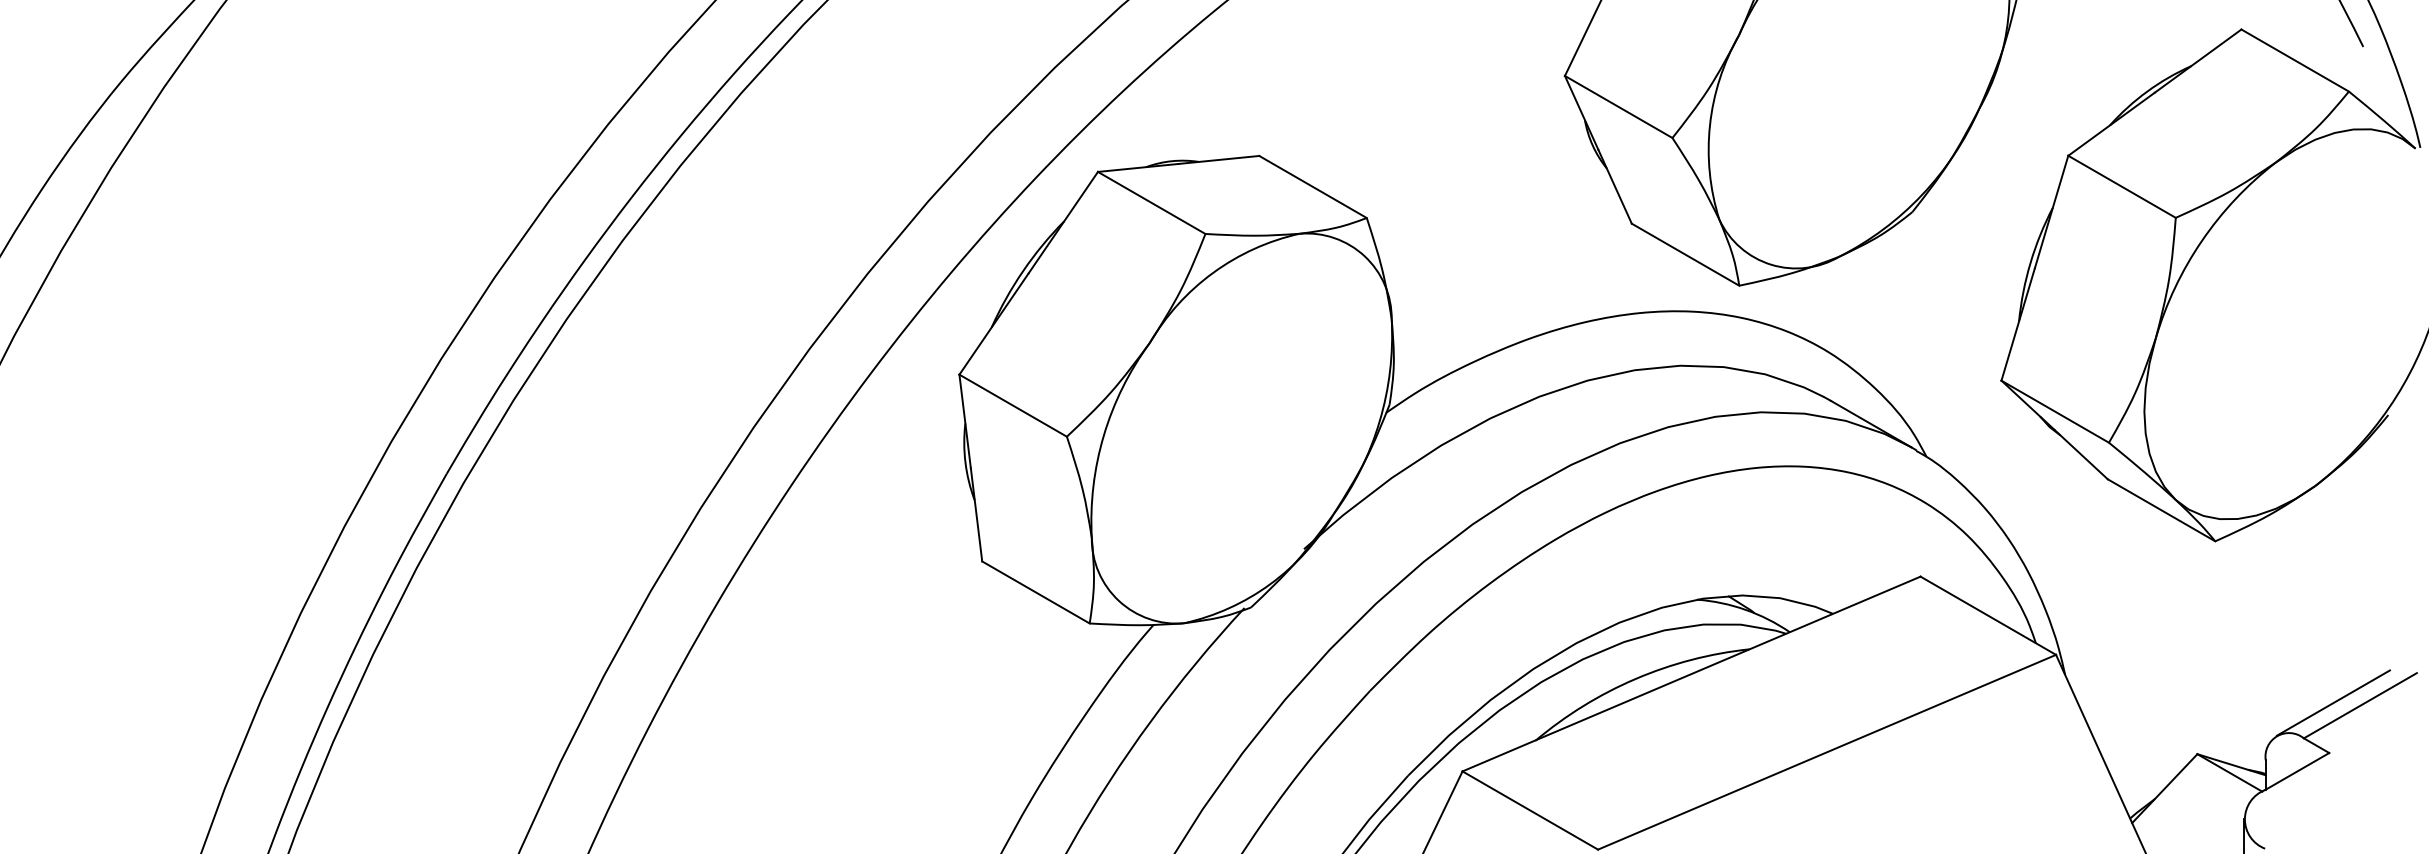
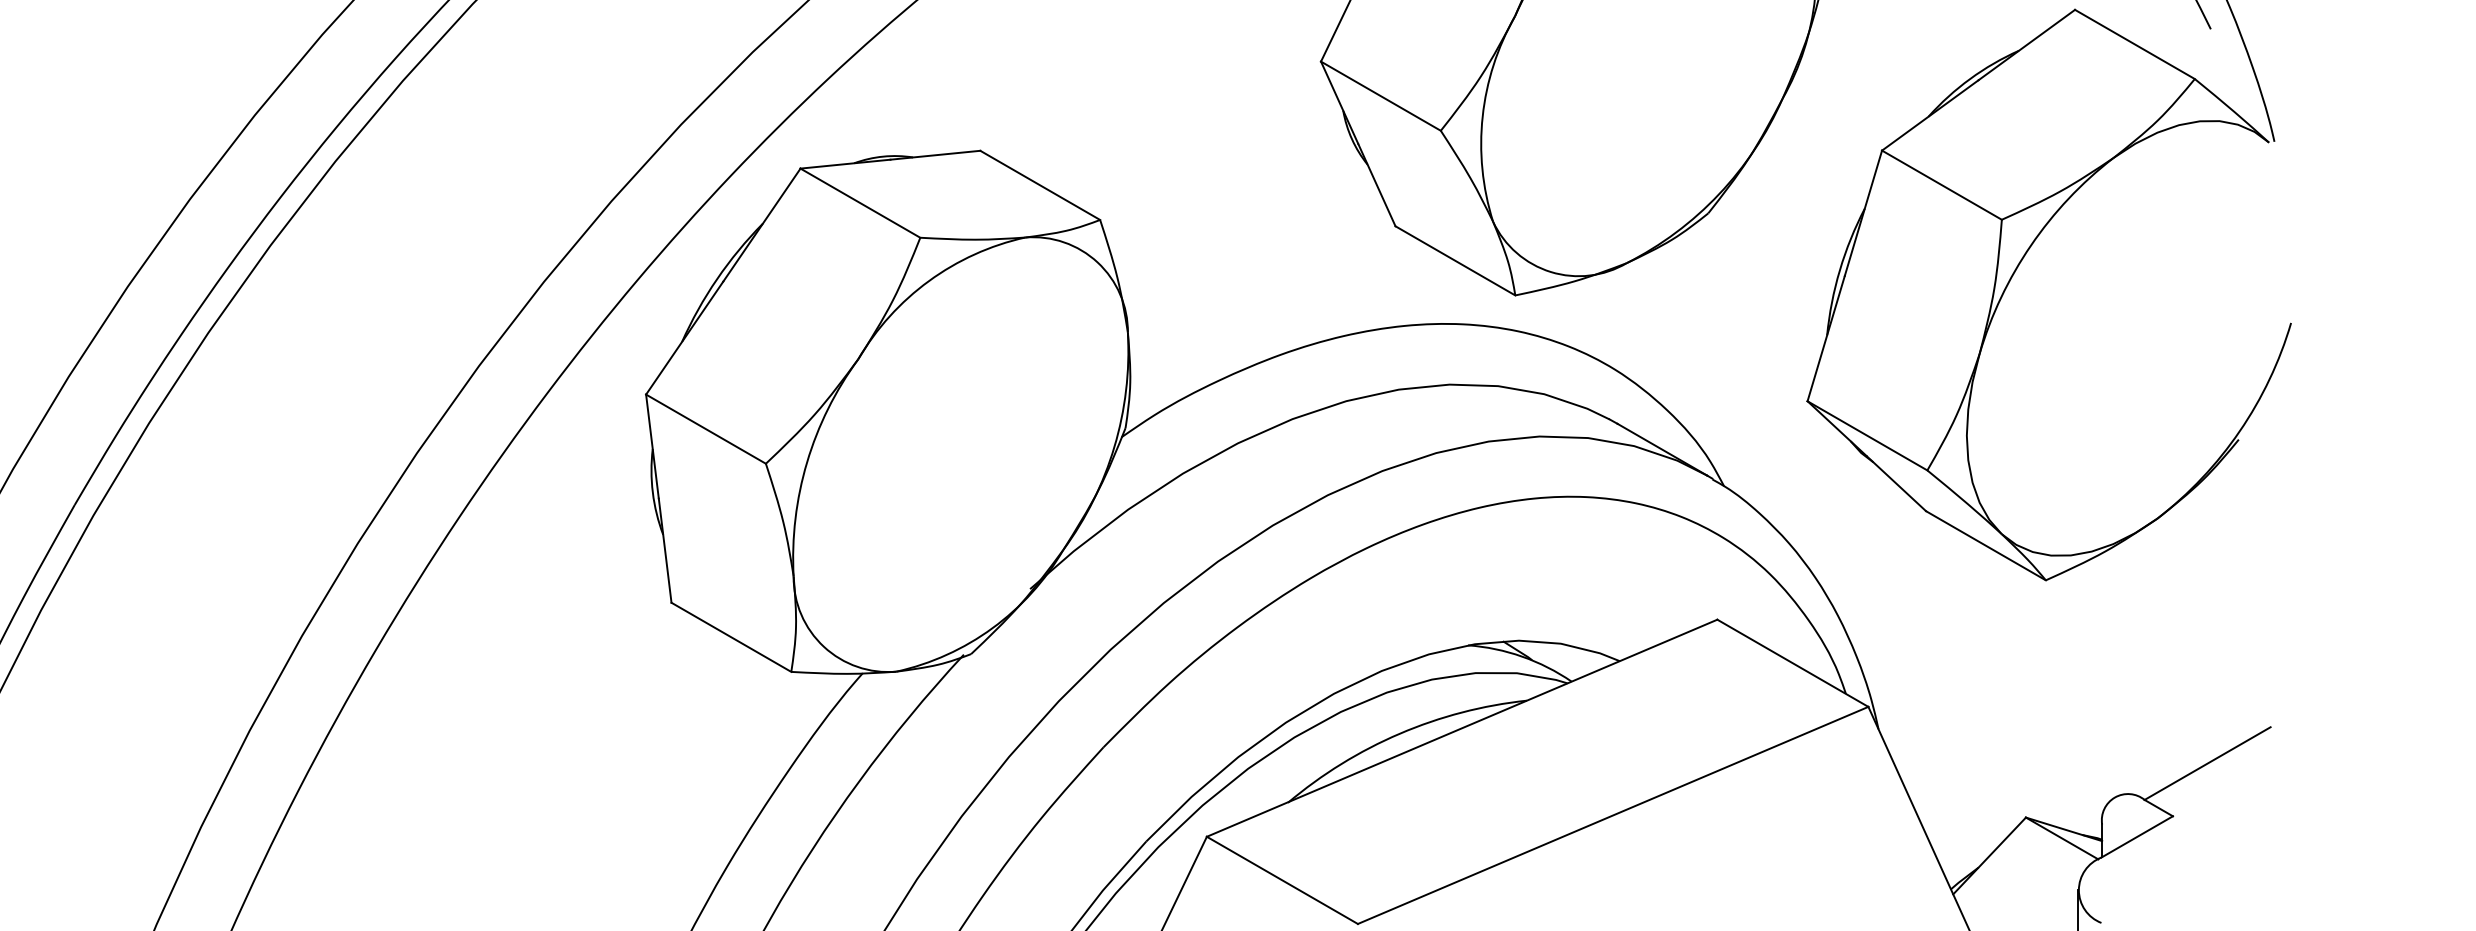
line: (2332, 702) -> (2176, 759), removed

